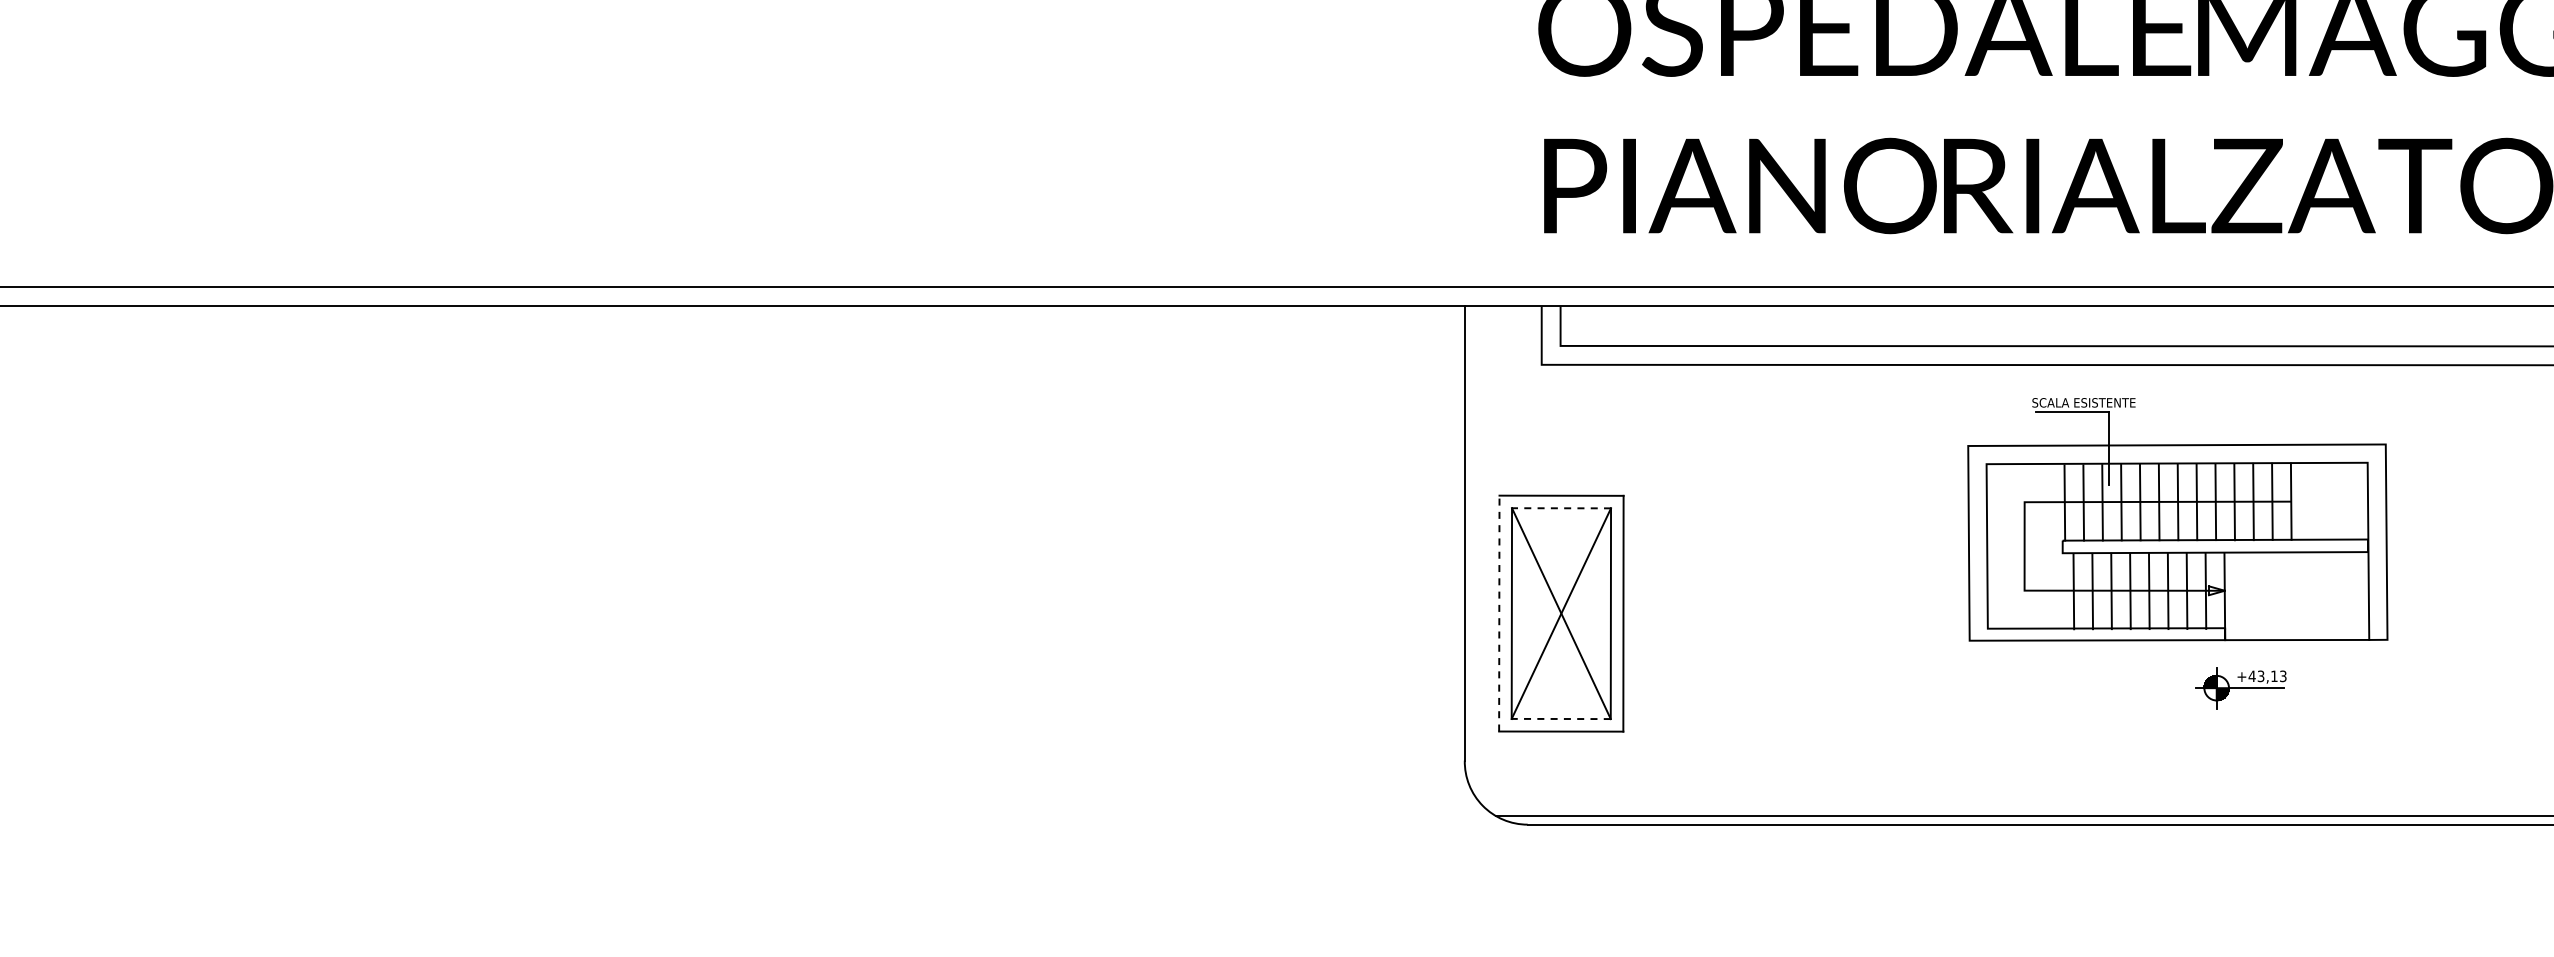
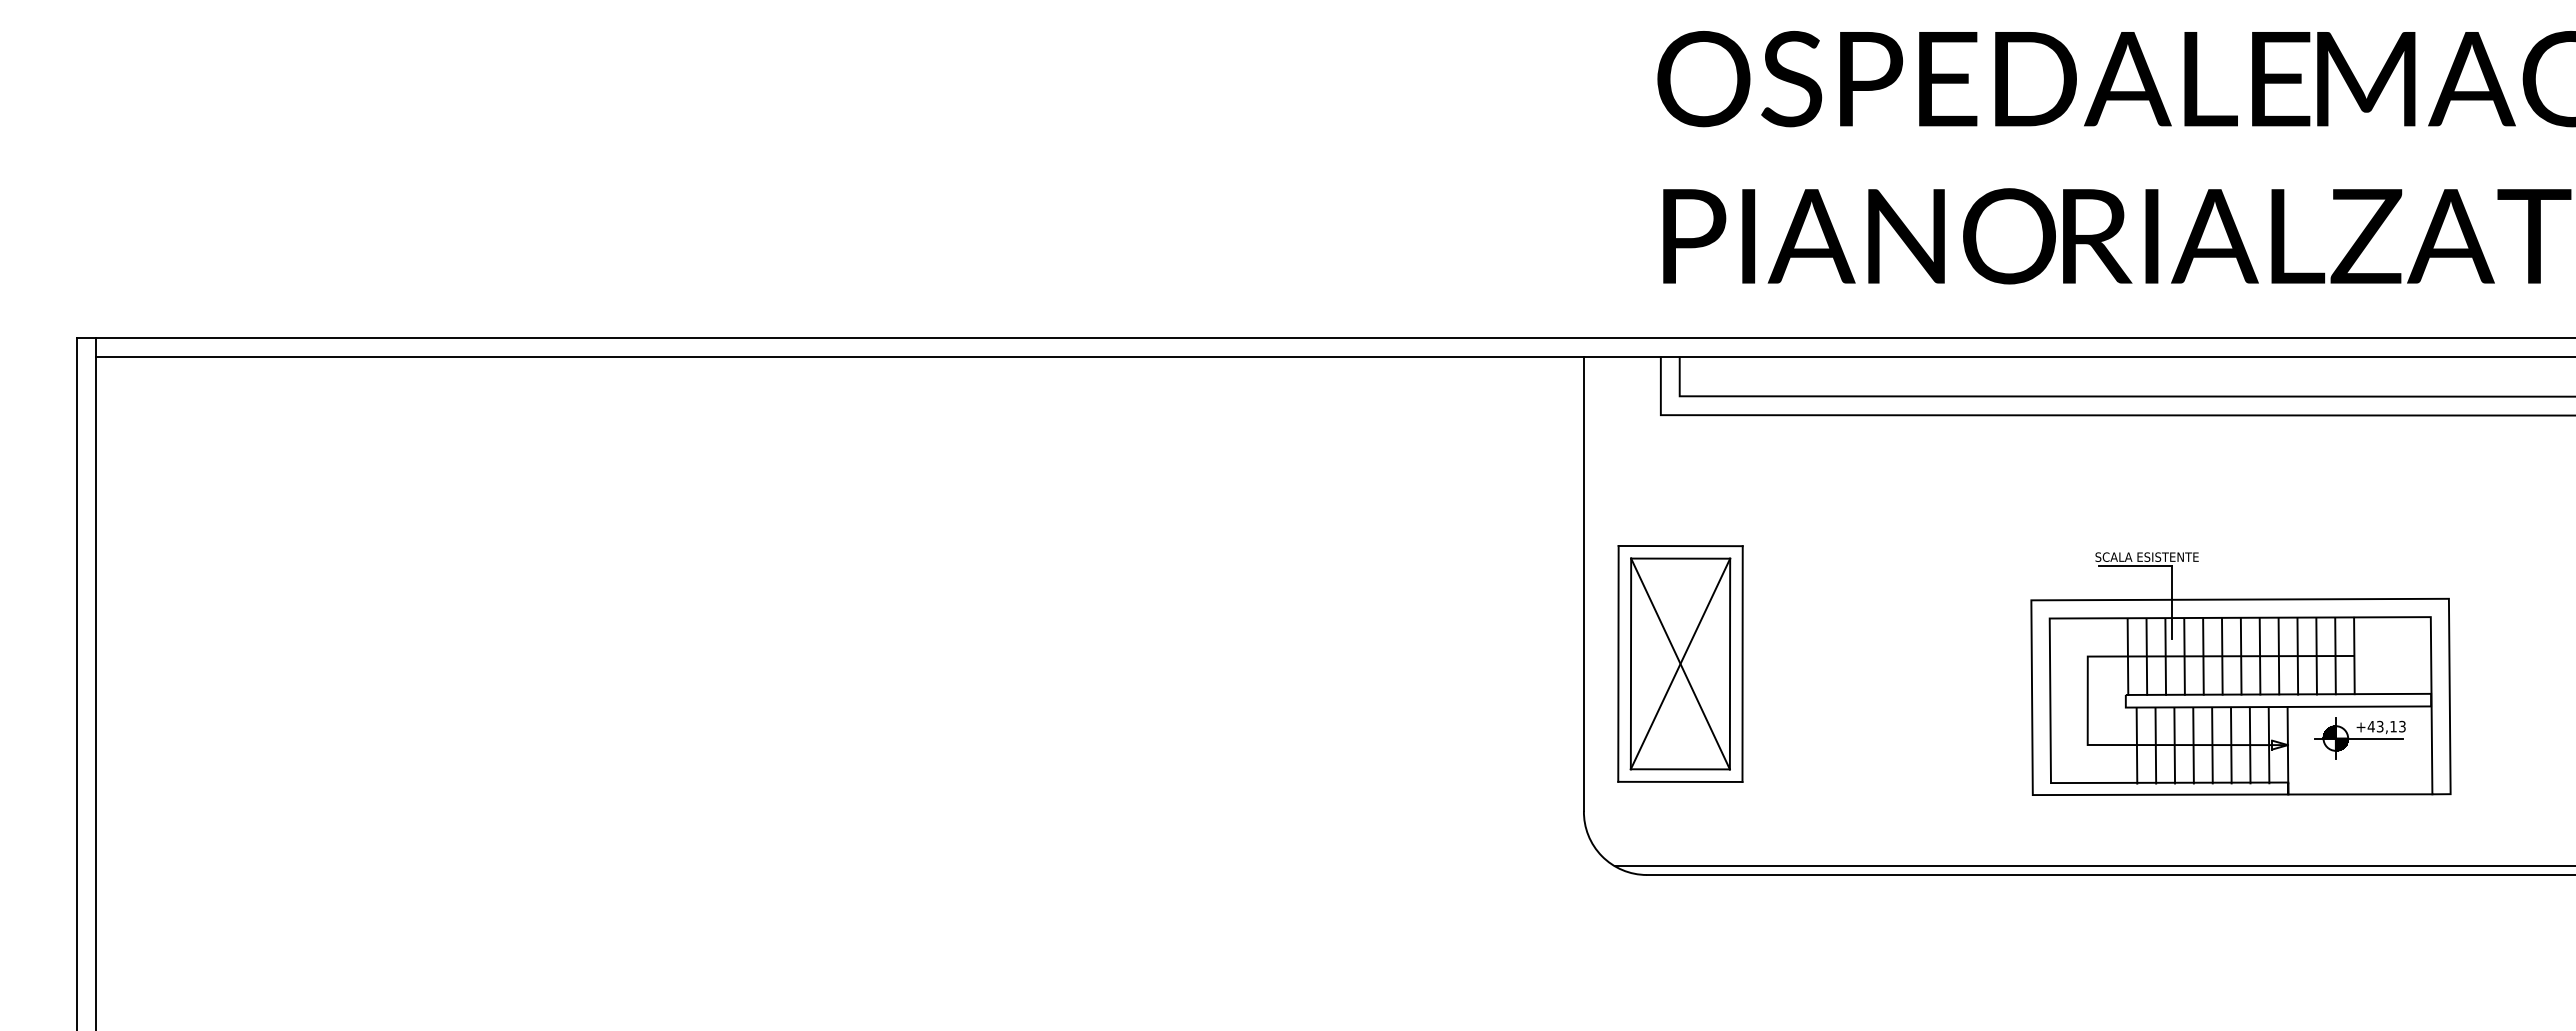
line: (1561, 508) -> (1680, 558), dashed -> solid
part: (2177, 519) -> (2240, 673), moved
line: (1499, 613) -> (1618, 663), dashed -> solid
line: (1561, 719) -> (1680, 769), dashed -> solid

